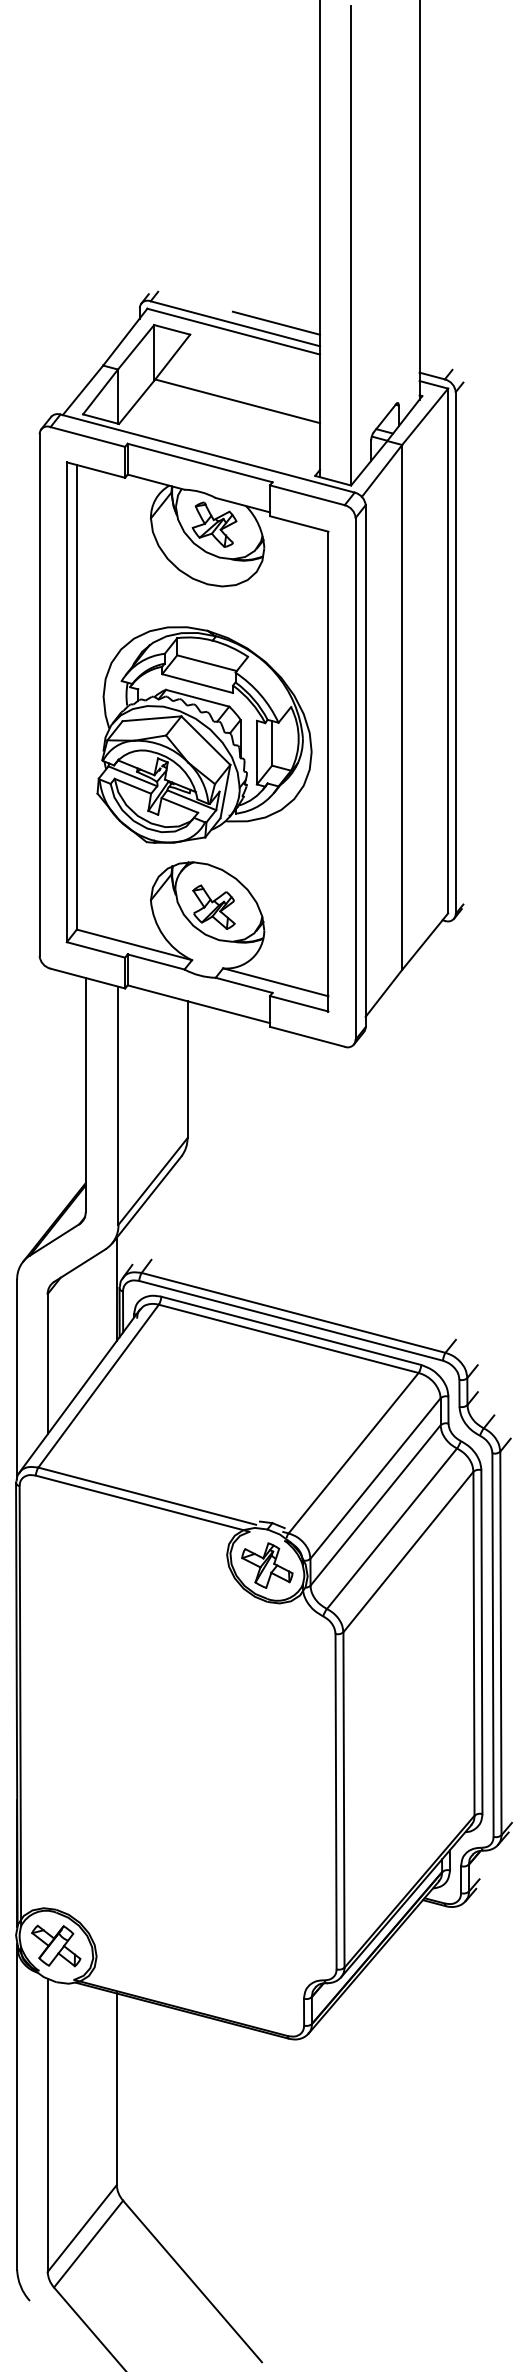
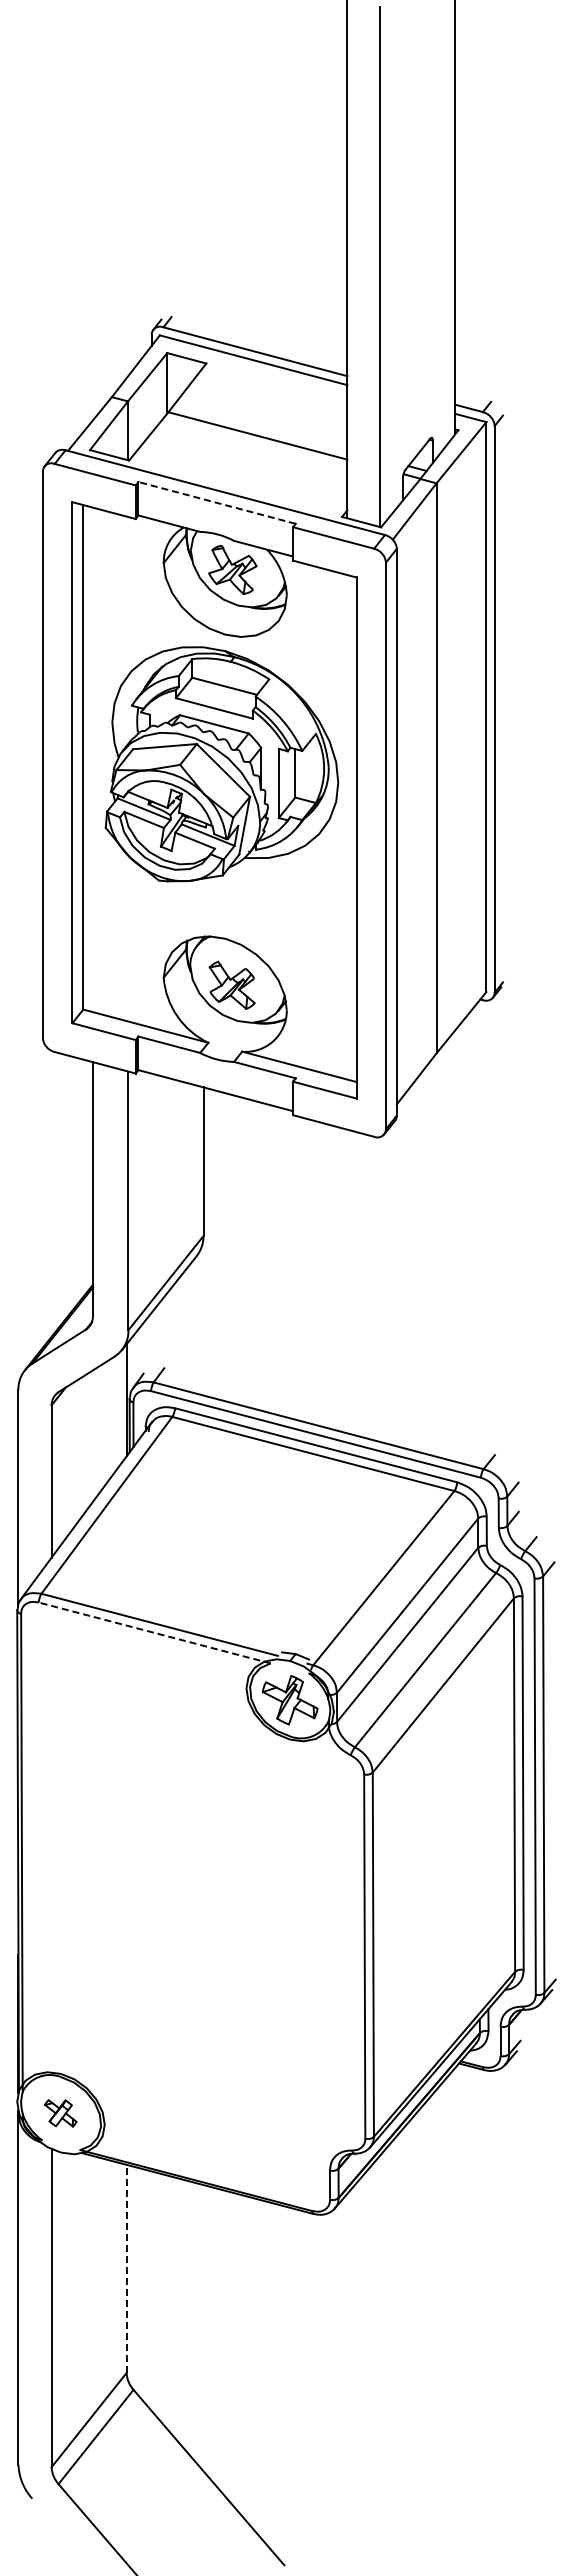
line: (275, 322) -> (299, 350), removed
line: (199, 462) -> (216, 502), solid -> dashed
part: (204, 735) -> (221, 764), moved
line: (142, 1503) -> (154, 1632), solid -> dashed
part: (55, 1946) -> (60, 2113), size x0.6
line: (116, 2088) -> (126, 2268), solid -> dashed

